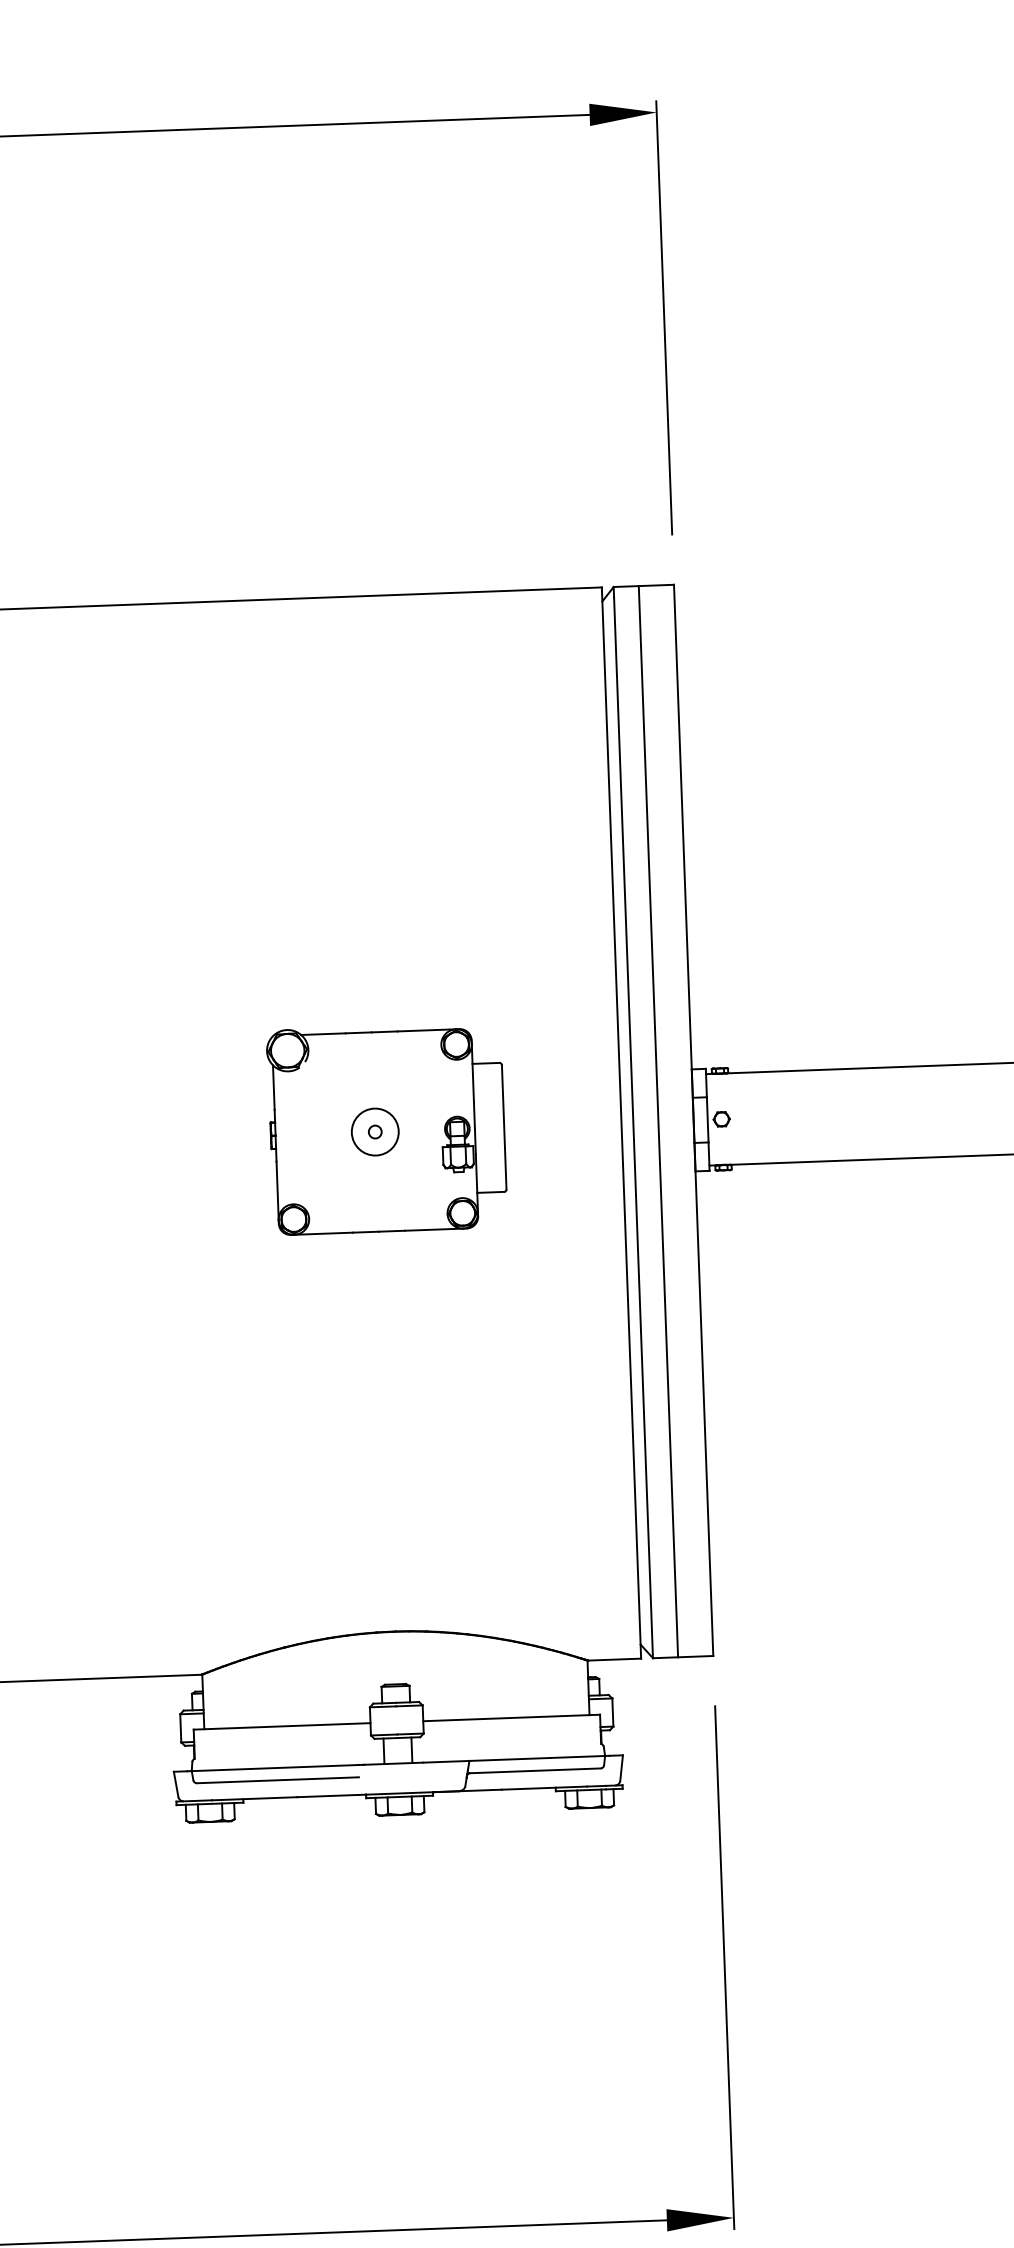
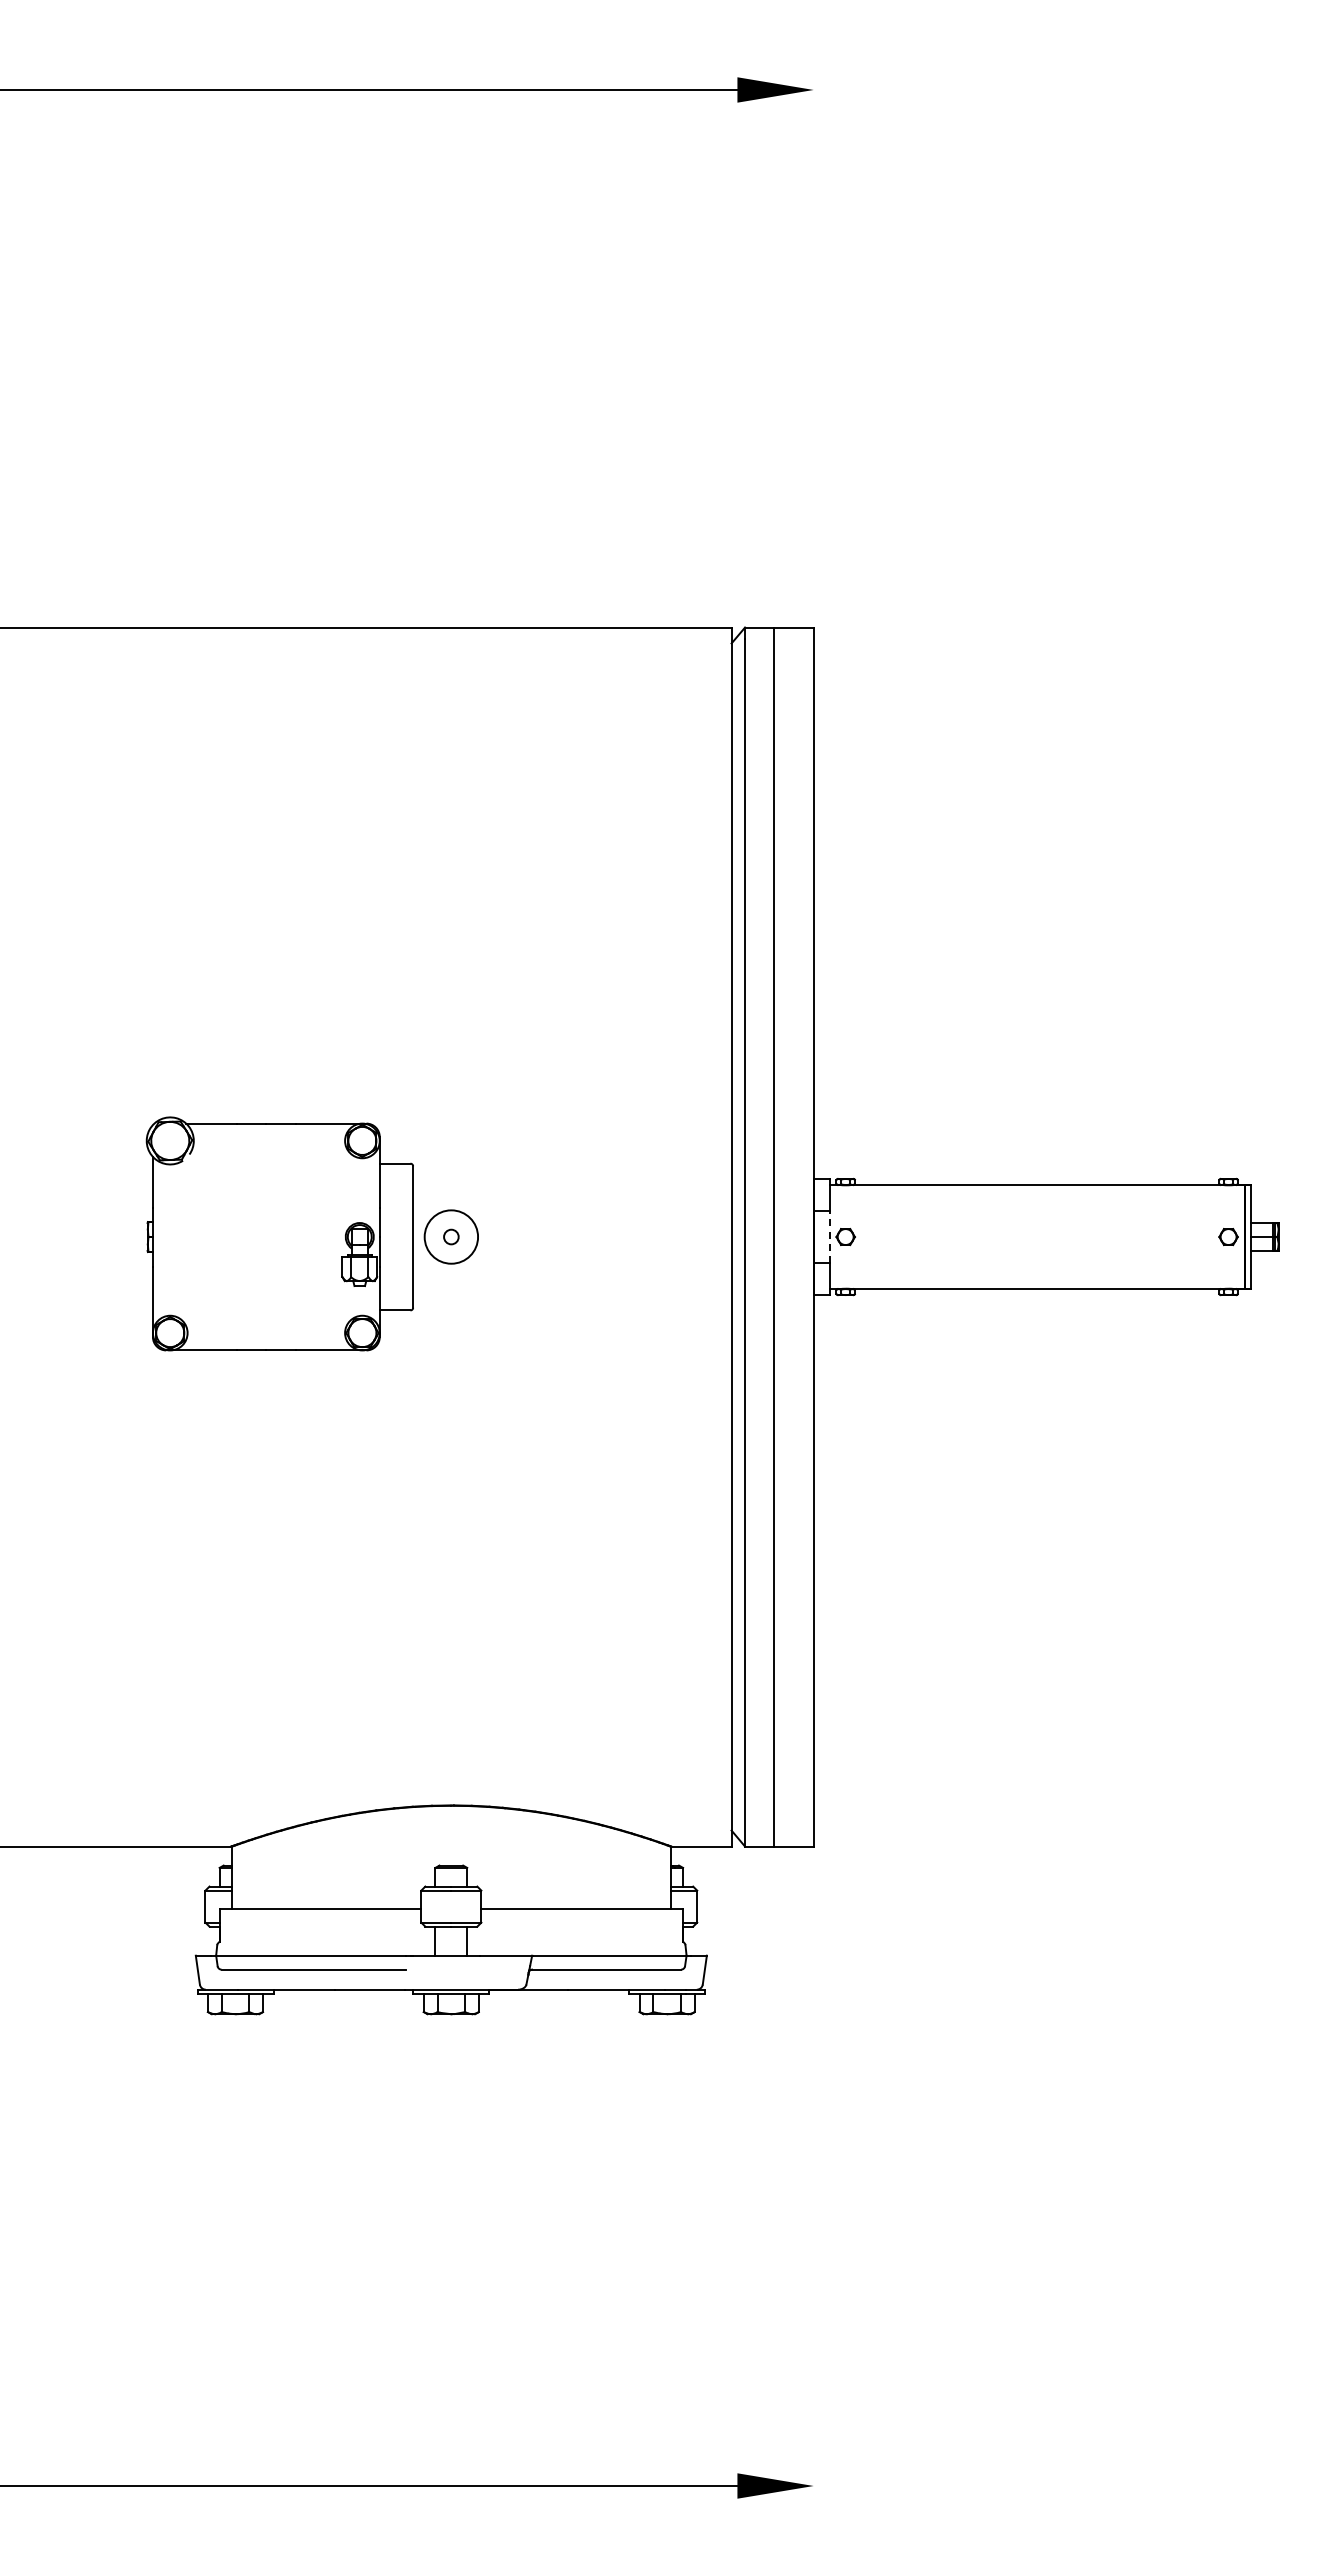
line: (664, 317) -> (813, 323), removed
line: (707, 1120) -> (829, 1237), solid -> dashed
part: (386, 1128) -> (279, 1233), moved
line: (724, 1967) -> (813, 2200), removed

